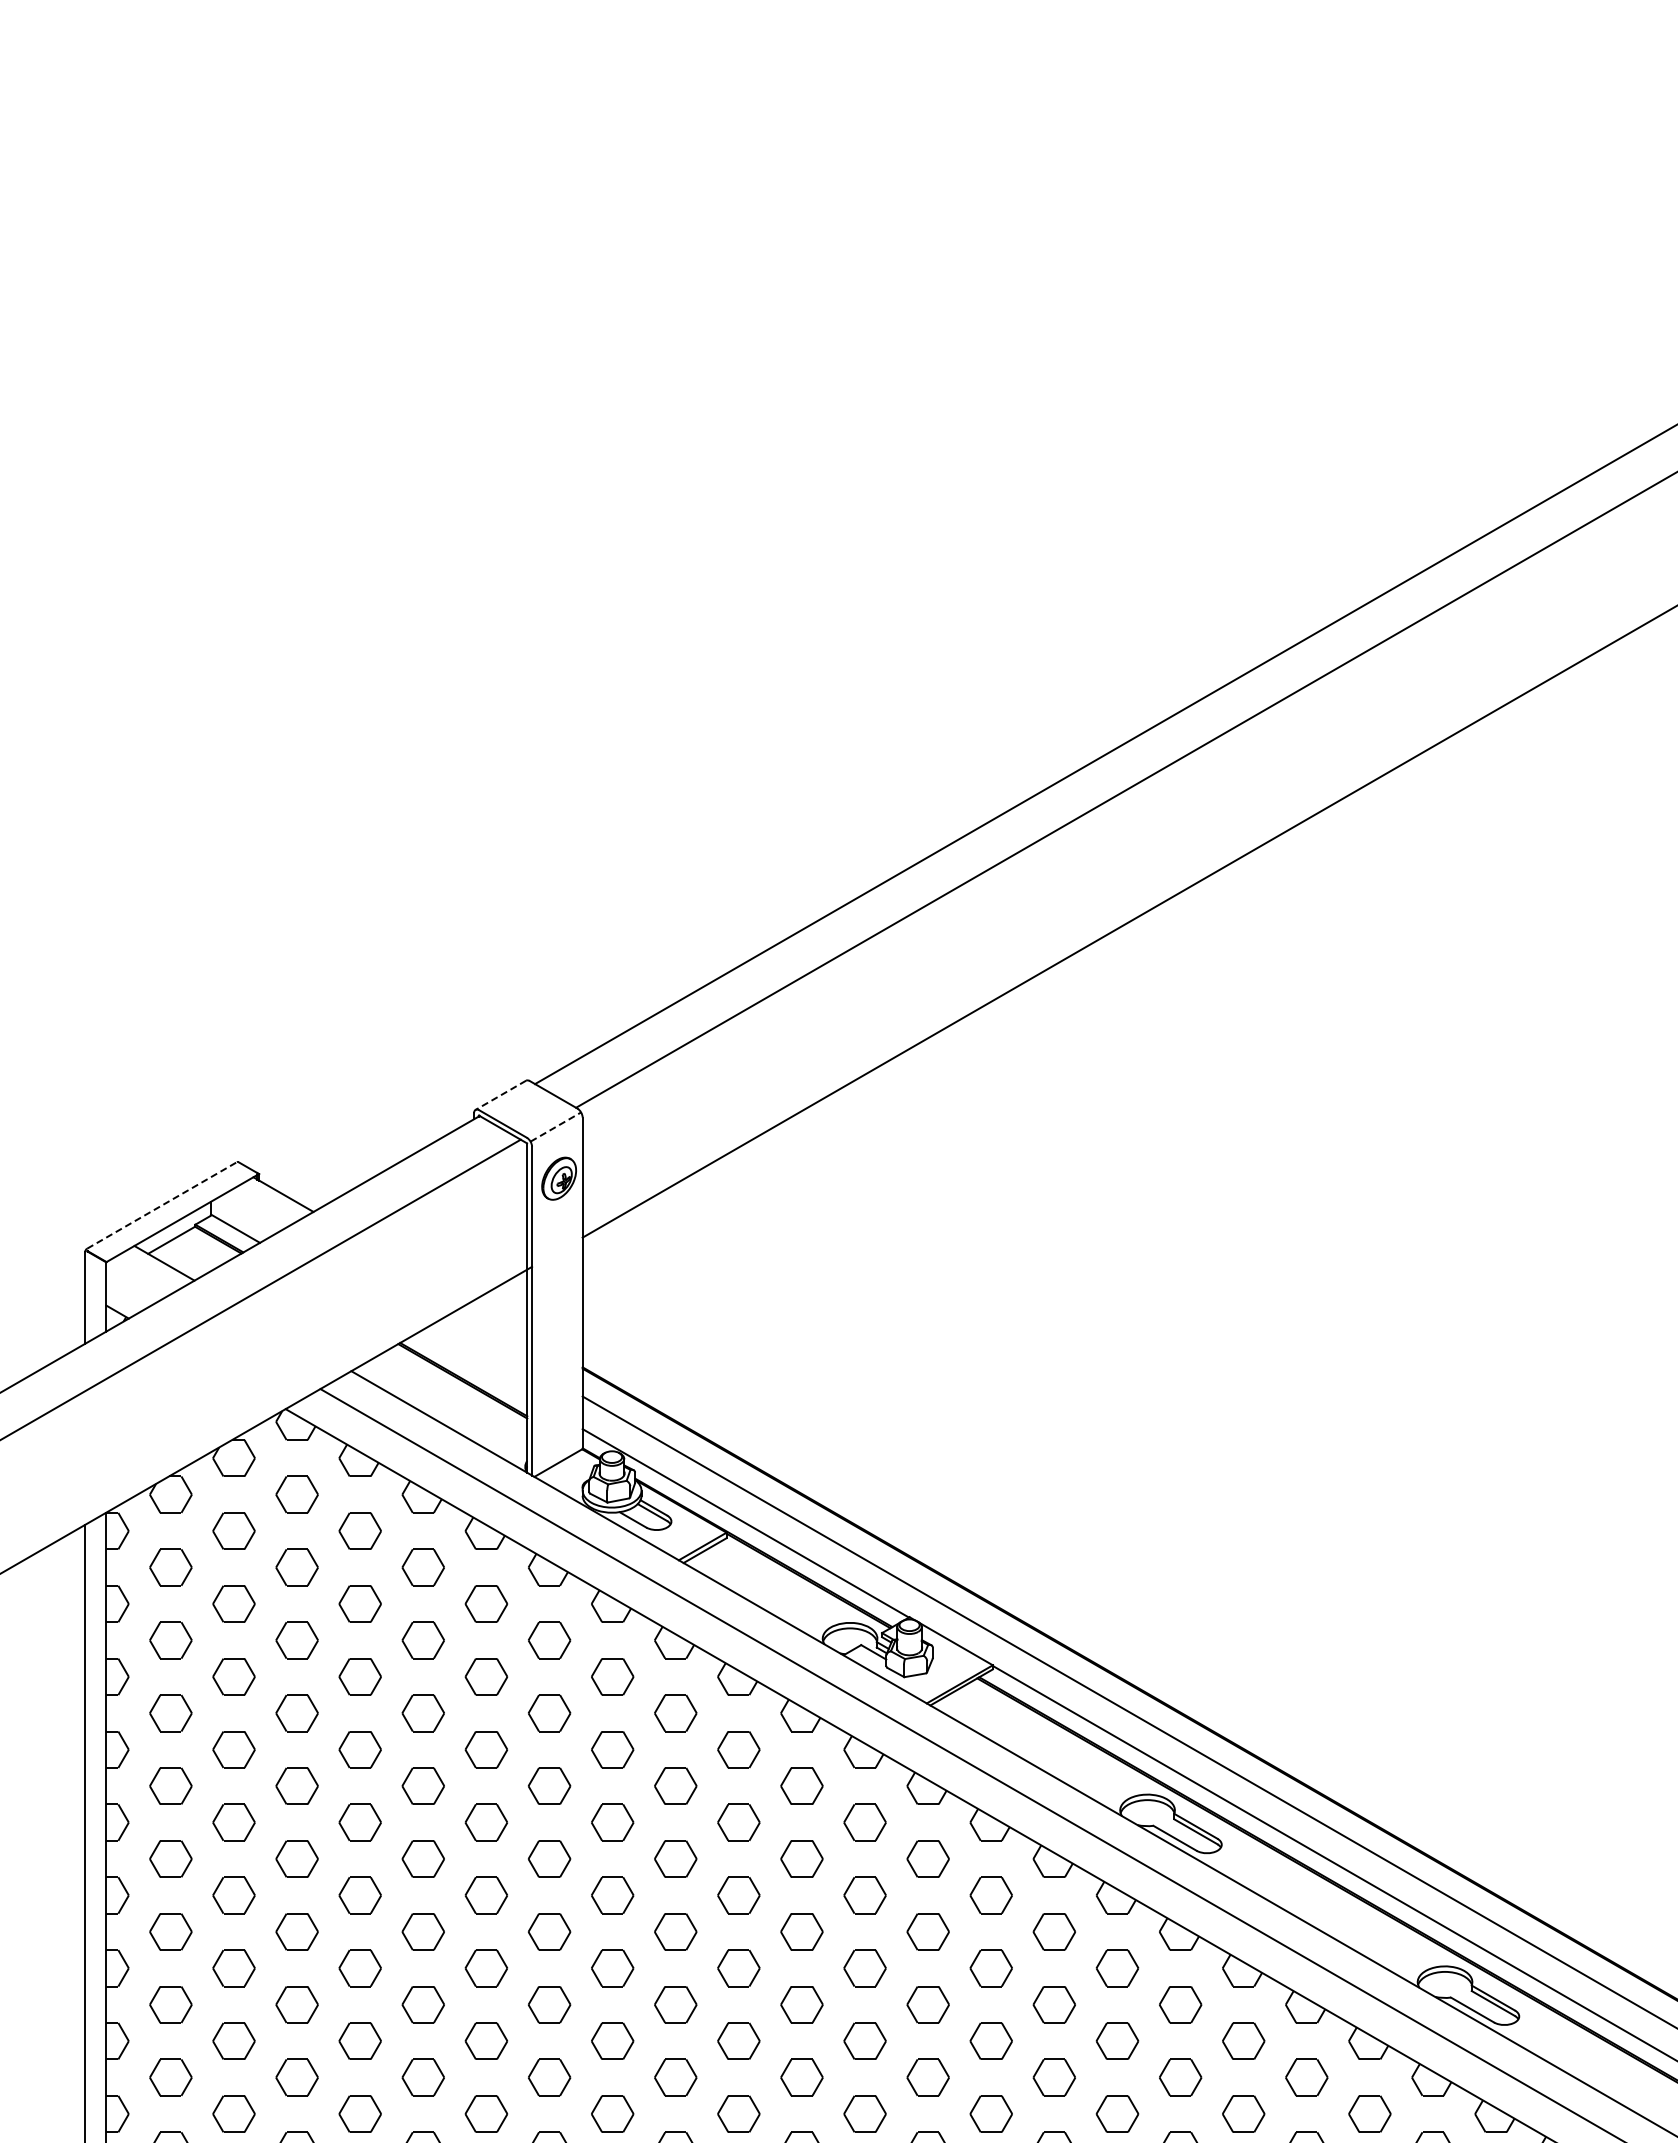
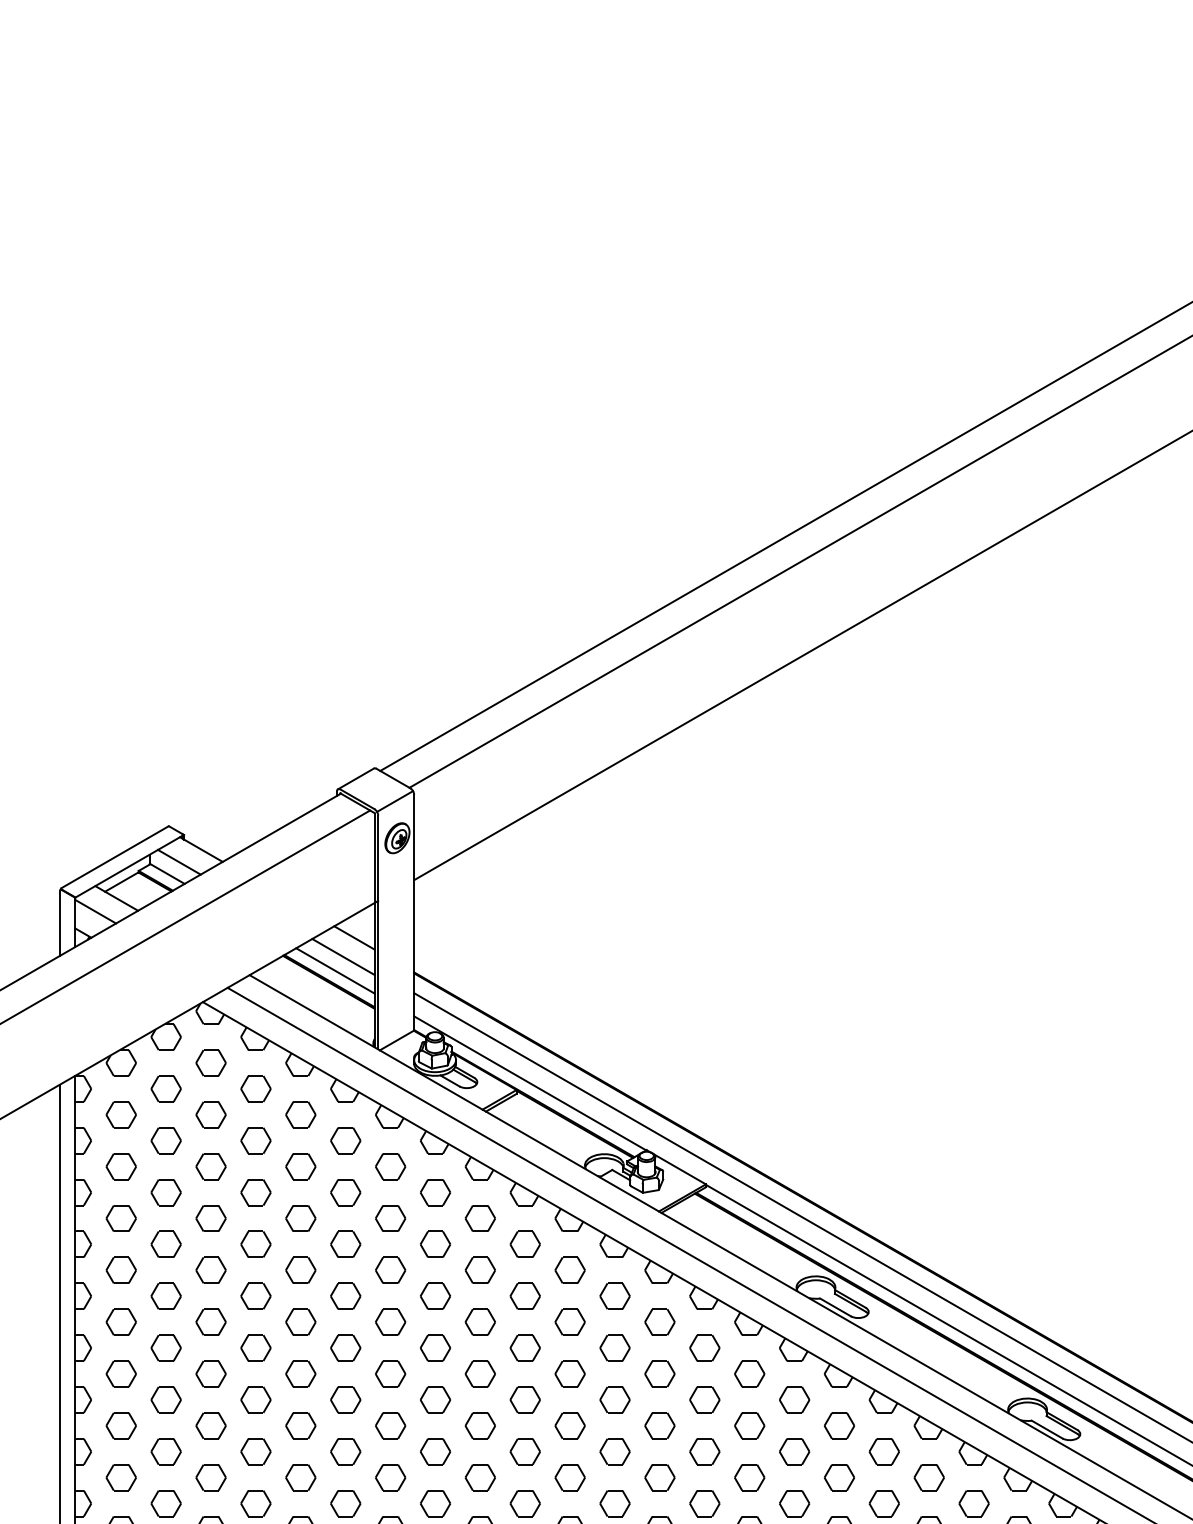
line: (500, 1095) -> (355, 779), dashed -> solid
line: (556, 1126) -> (395, 801), dashed -> solid
line: (162, 1205) -> (115, 857), dashed -> solid
line: (252, 1212) -> (179, 862), added
line: (134, 1281) -> (95, 911), added
line: (498, 1318) -> (354, 937), added
line: (483, 1345) -> (343, 956), added
line: (471, 1365) -> (335, 971), added

